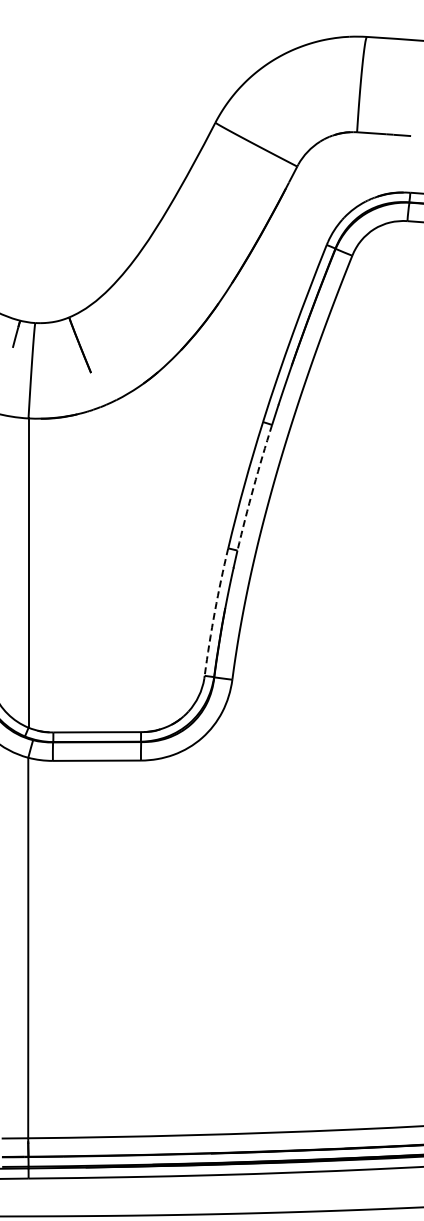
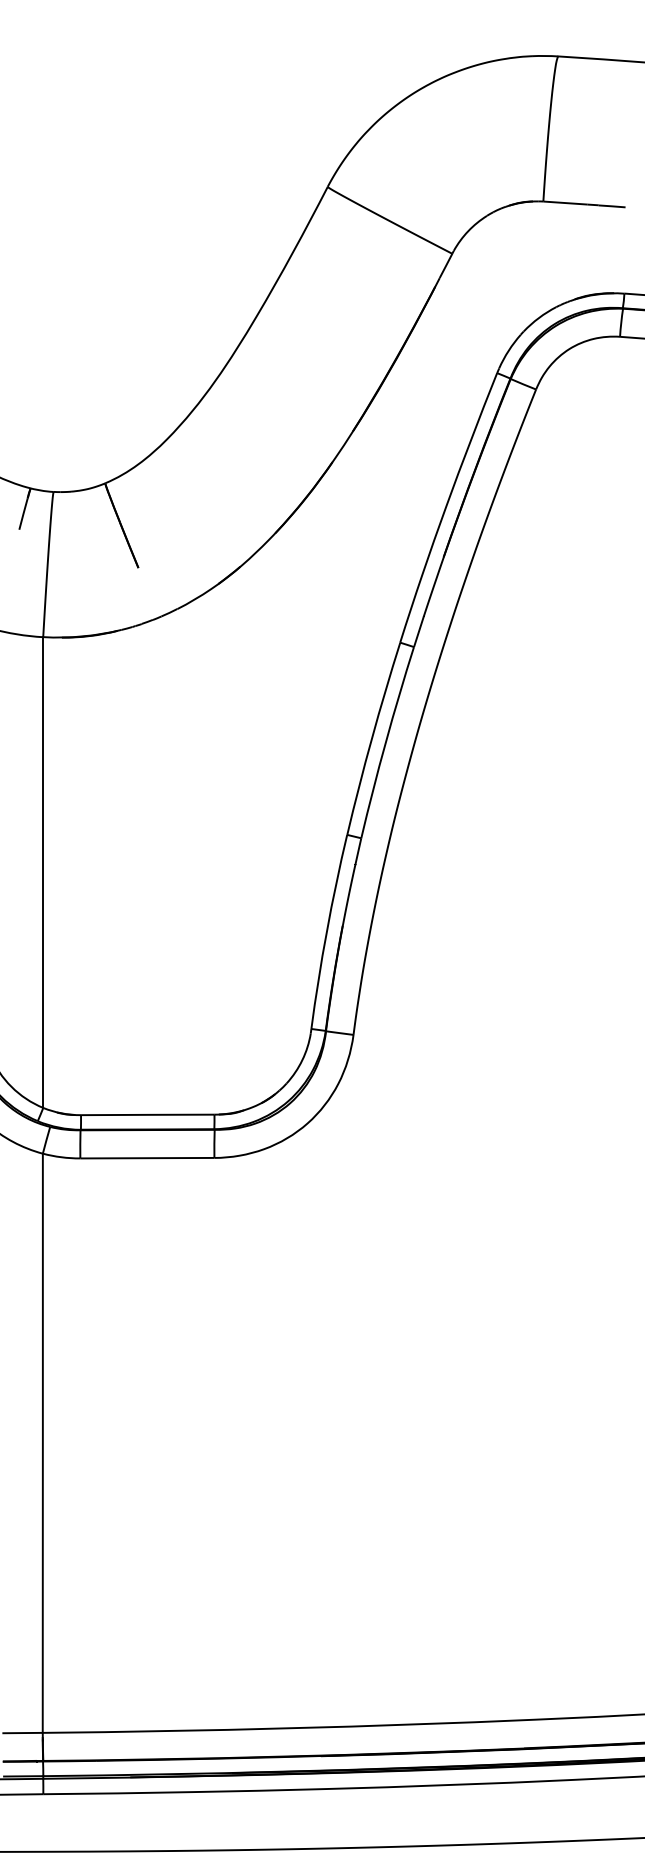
arc: (253, 487) -> (385, 742), dashed -> solid
arc: (214, 611) -> (326, 931), dashed -> solid

